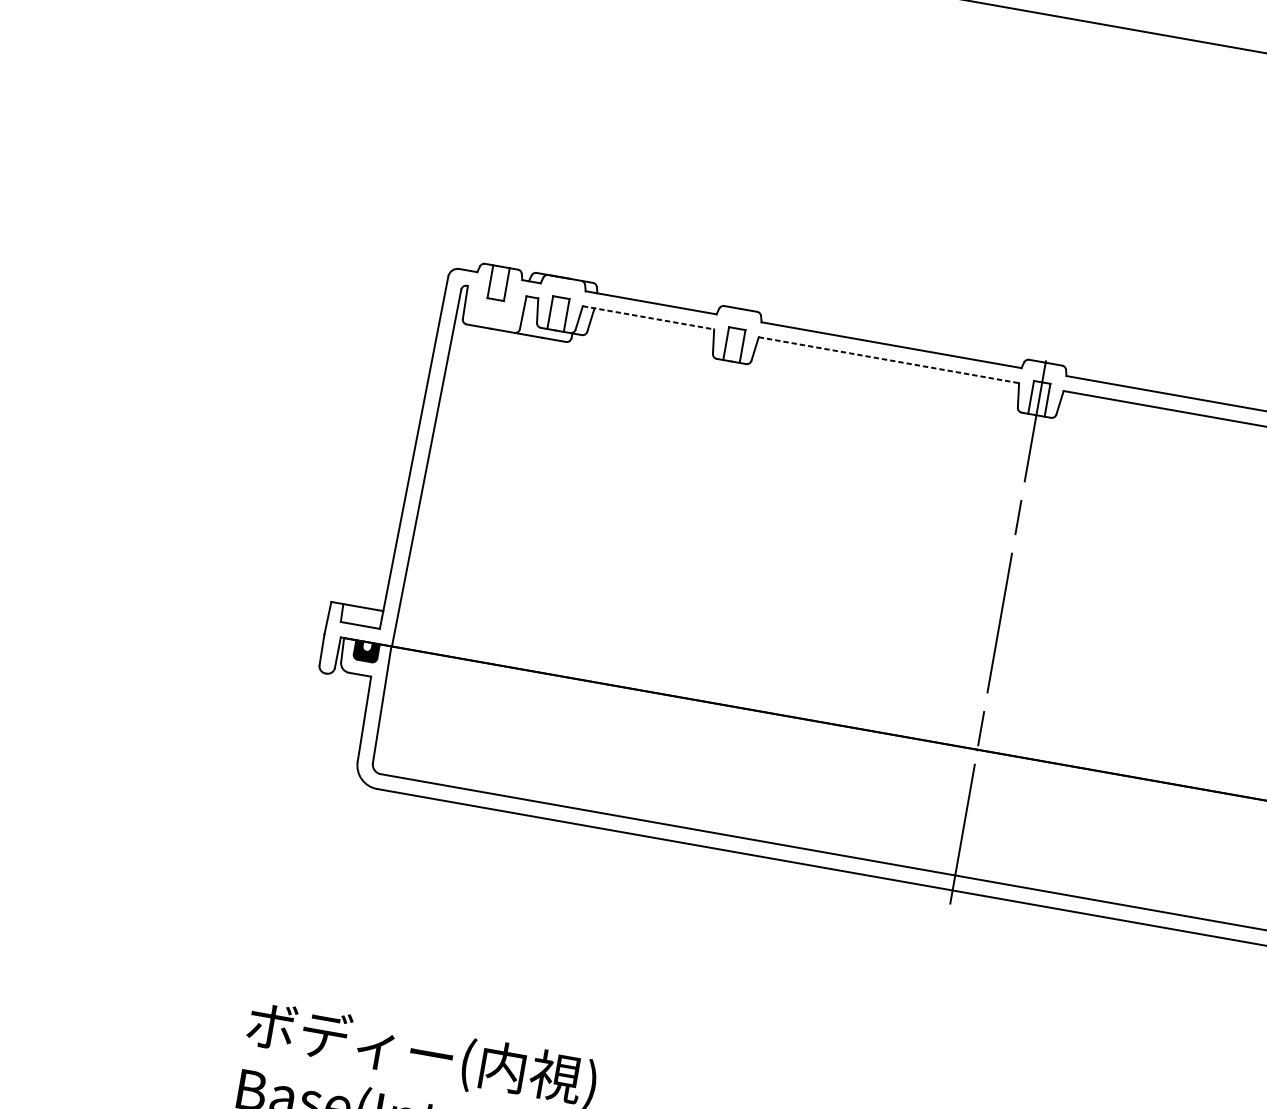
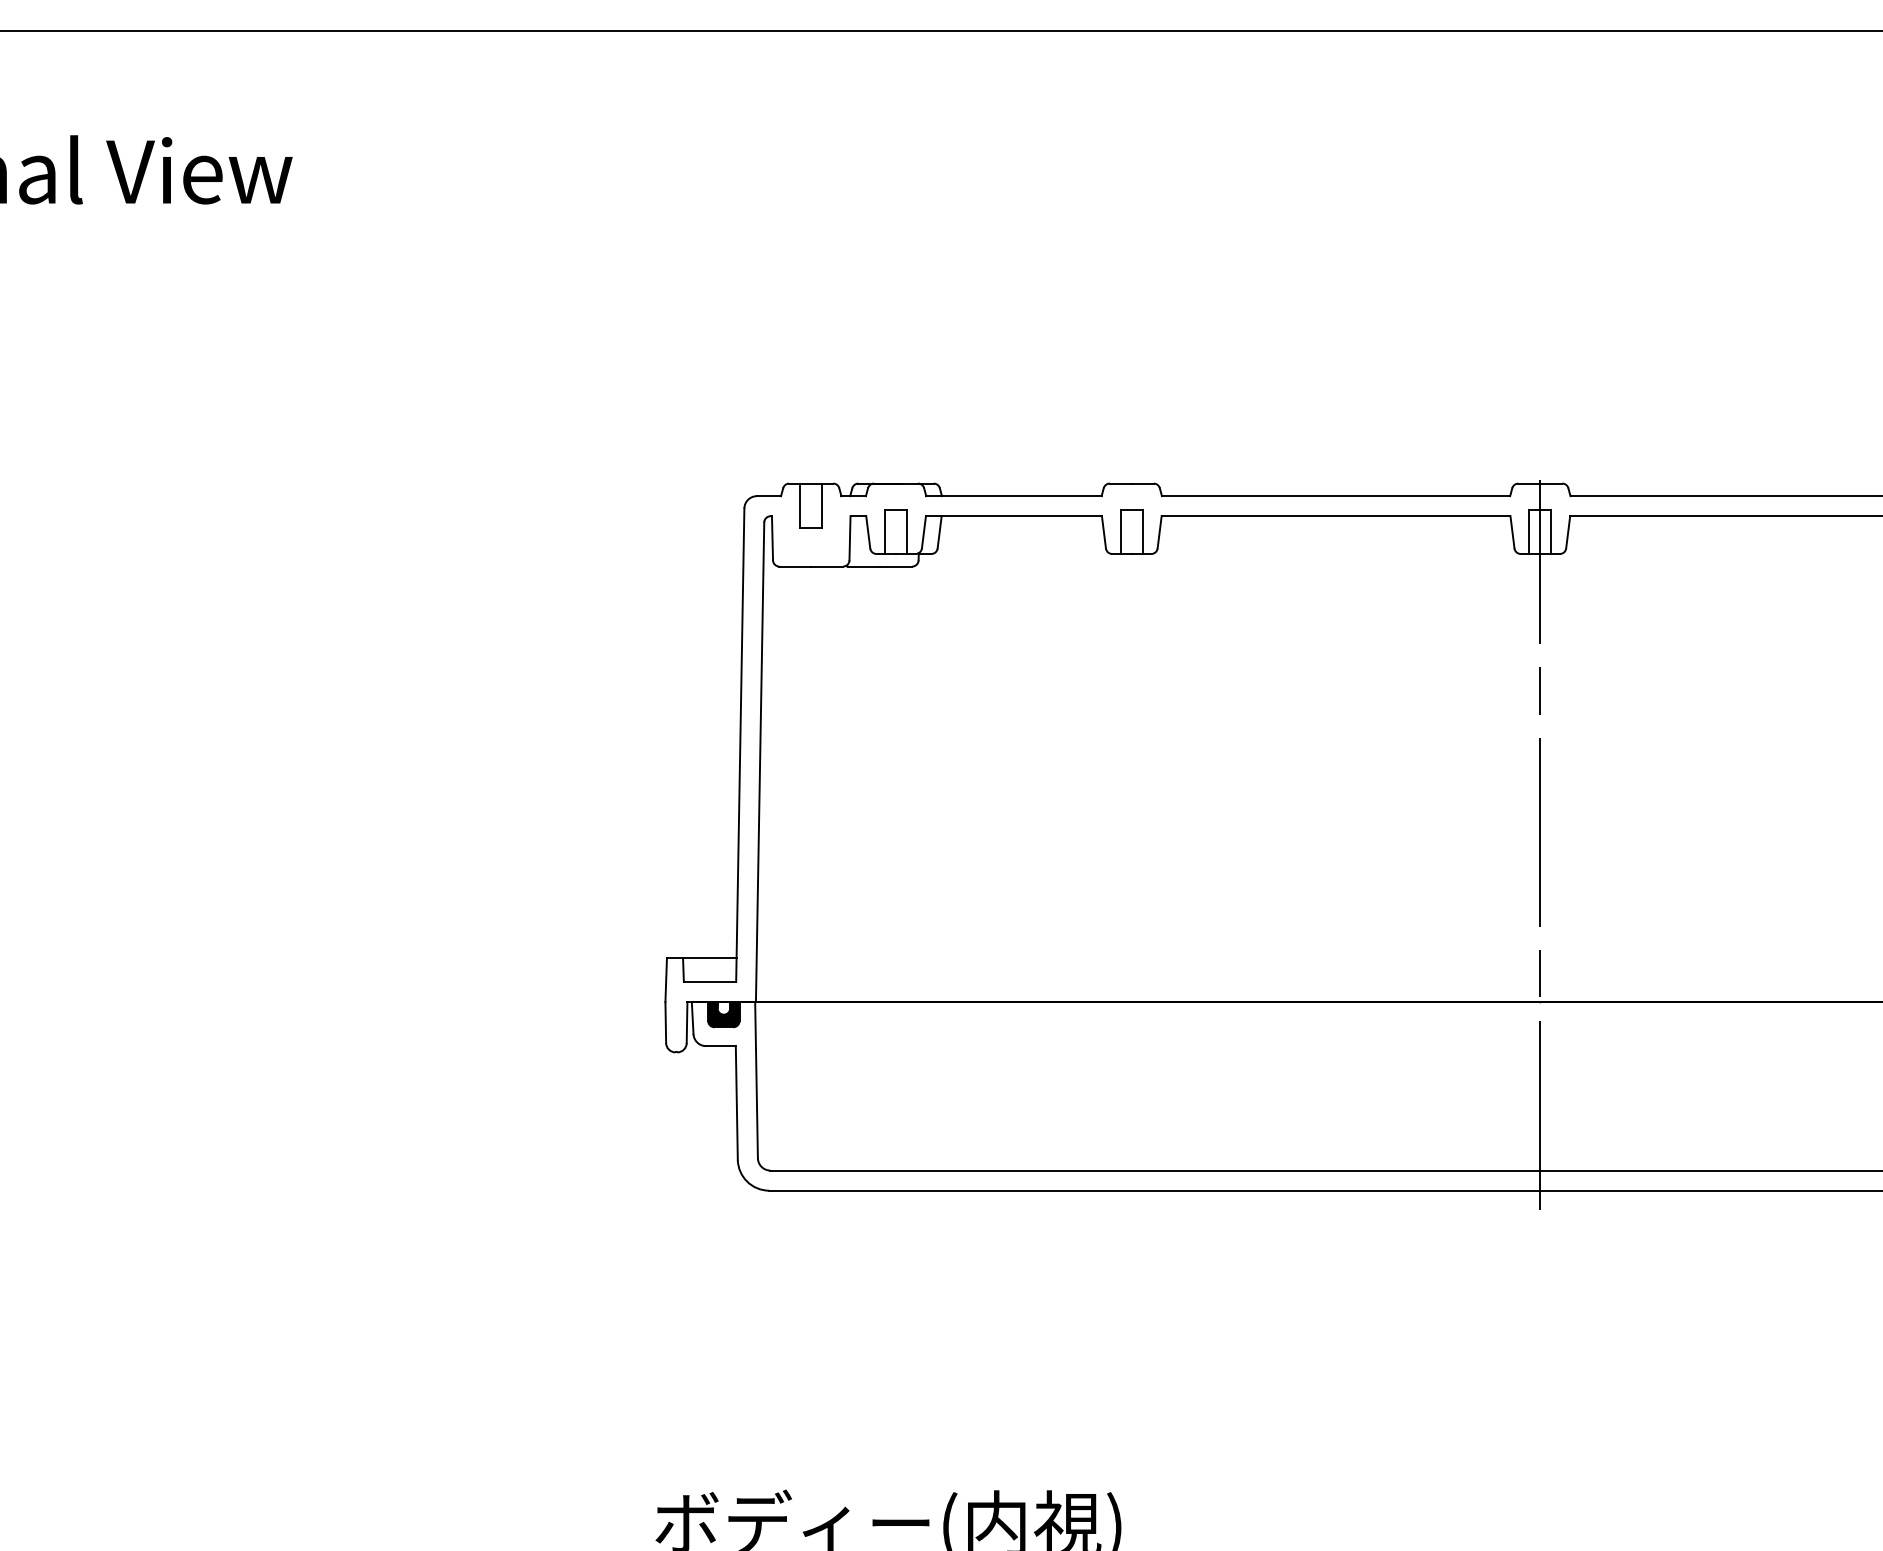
line: (648, 317) -> (1013, 516), dashed -> solid
line: (889, 360) -> (1336, 516), dashed -> solid

